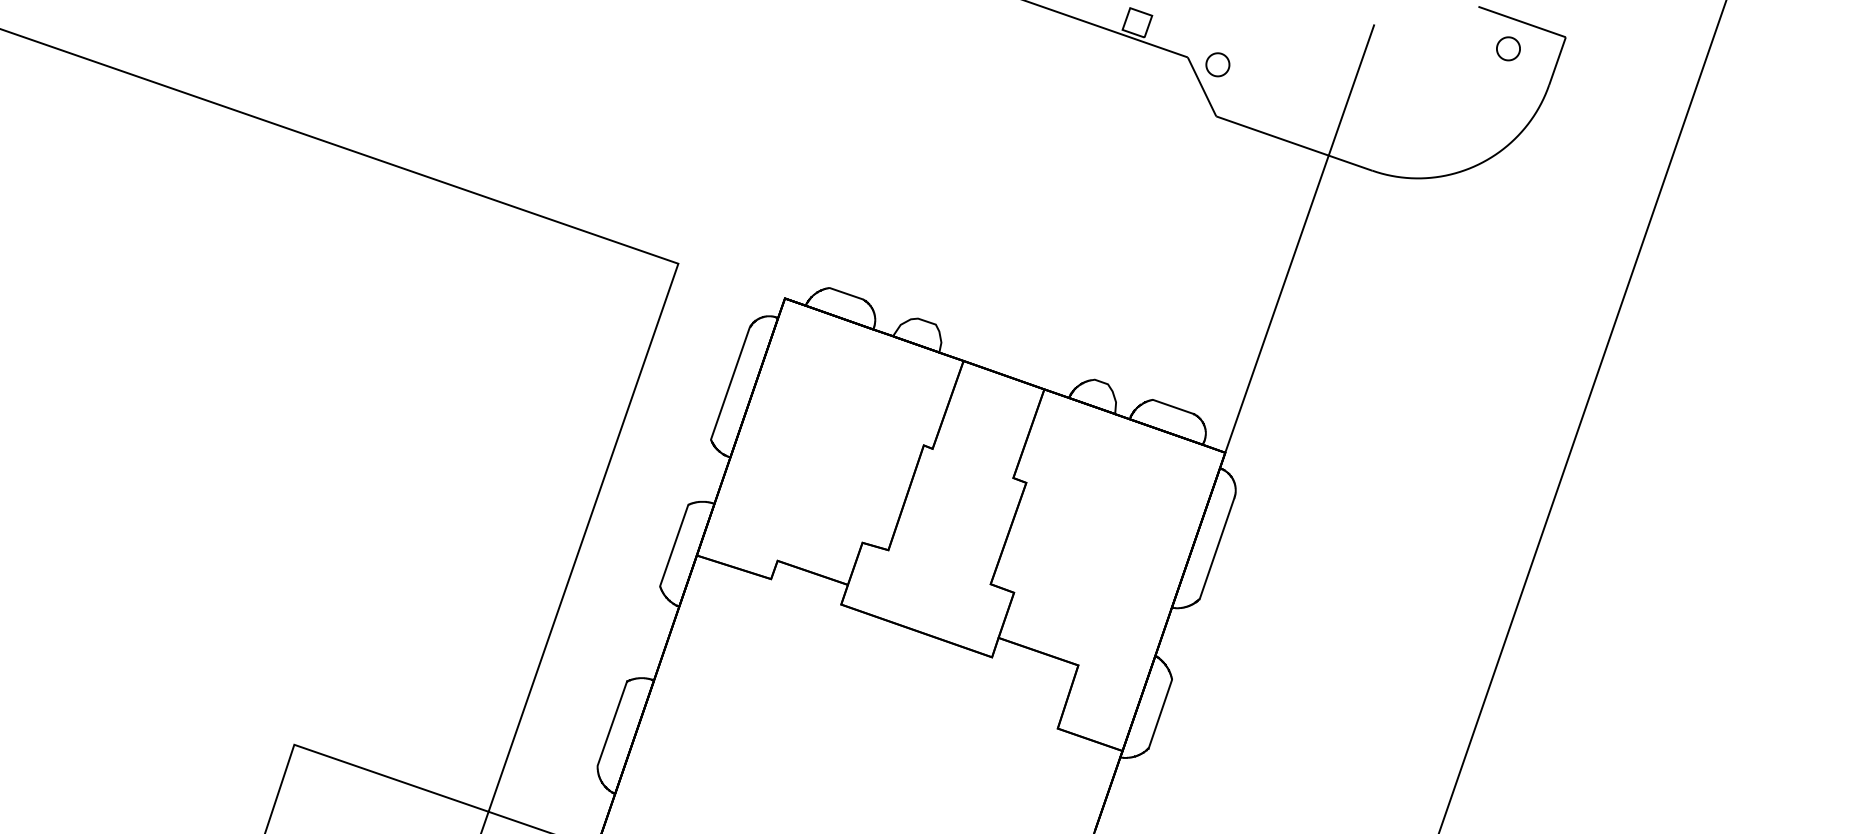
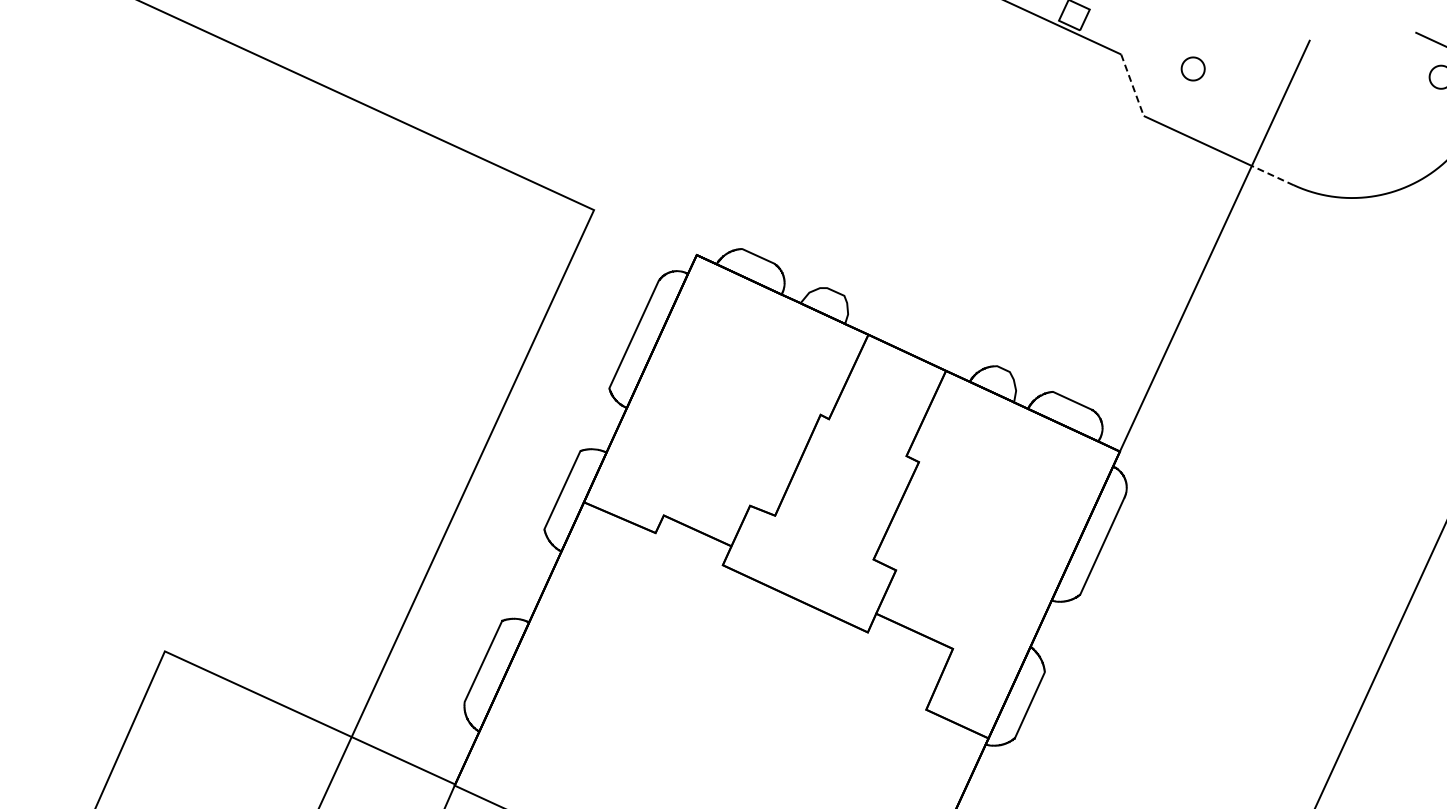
part: (1217, 64) -> (1192, 68), moved
line: (1202, 86) -> (1132, 84), solid -> dashed
line: (1350, 162) -> (1272, 174), solid -> dashed

